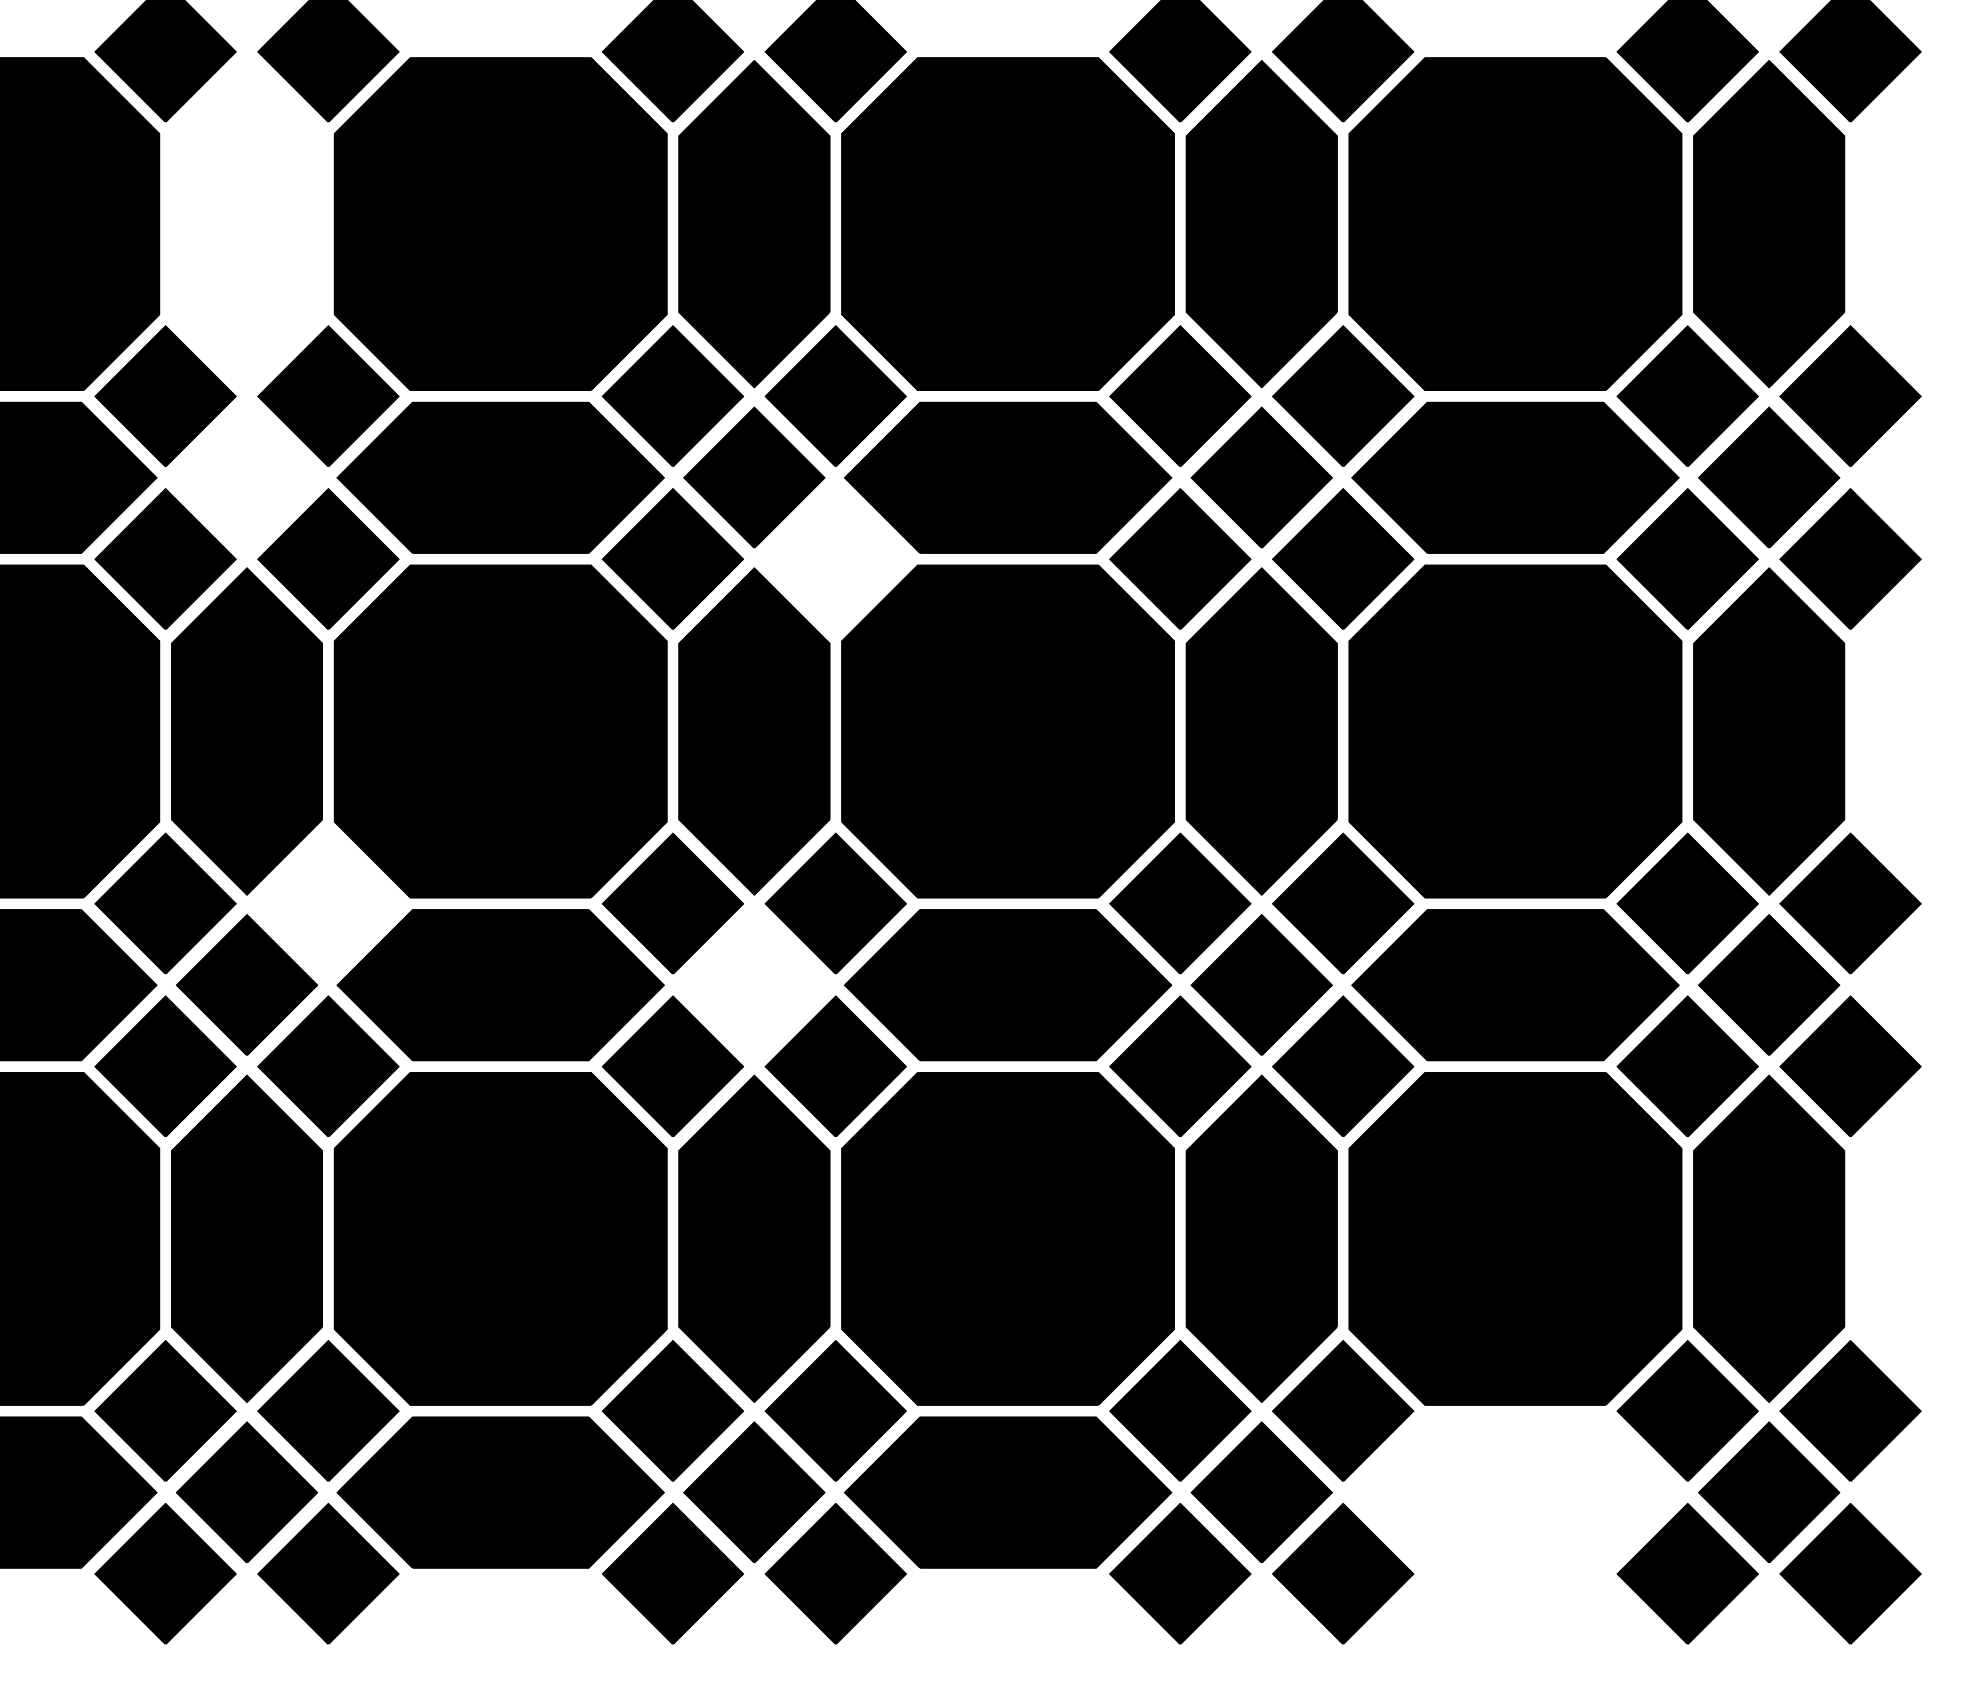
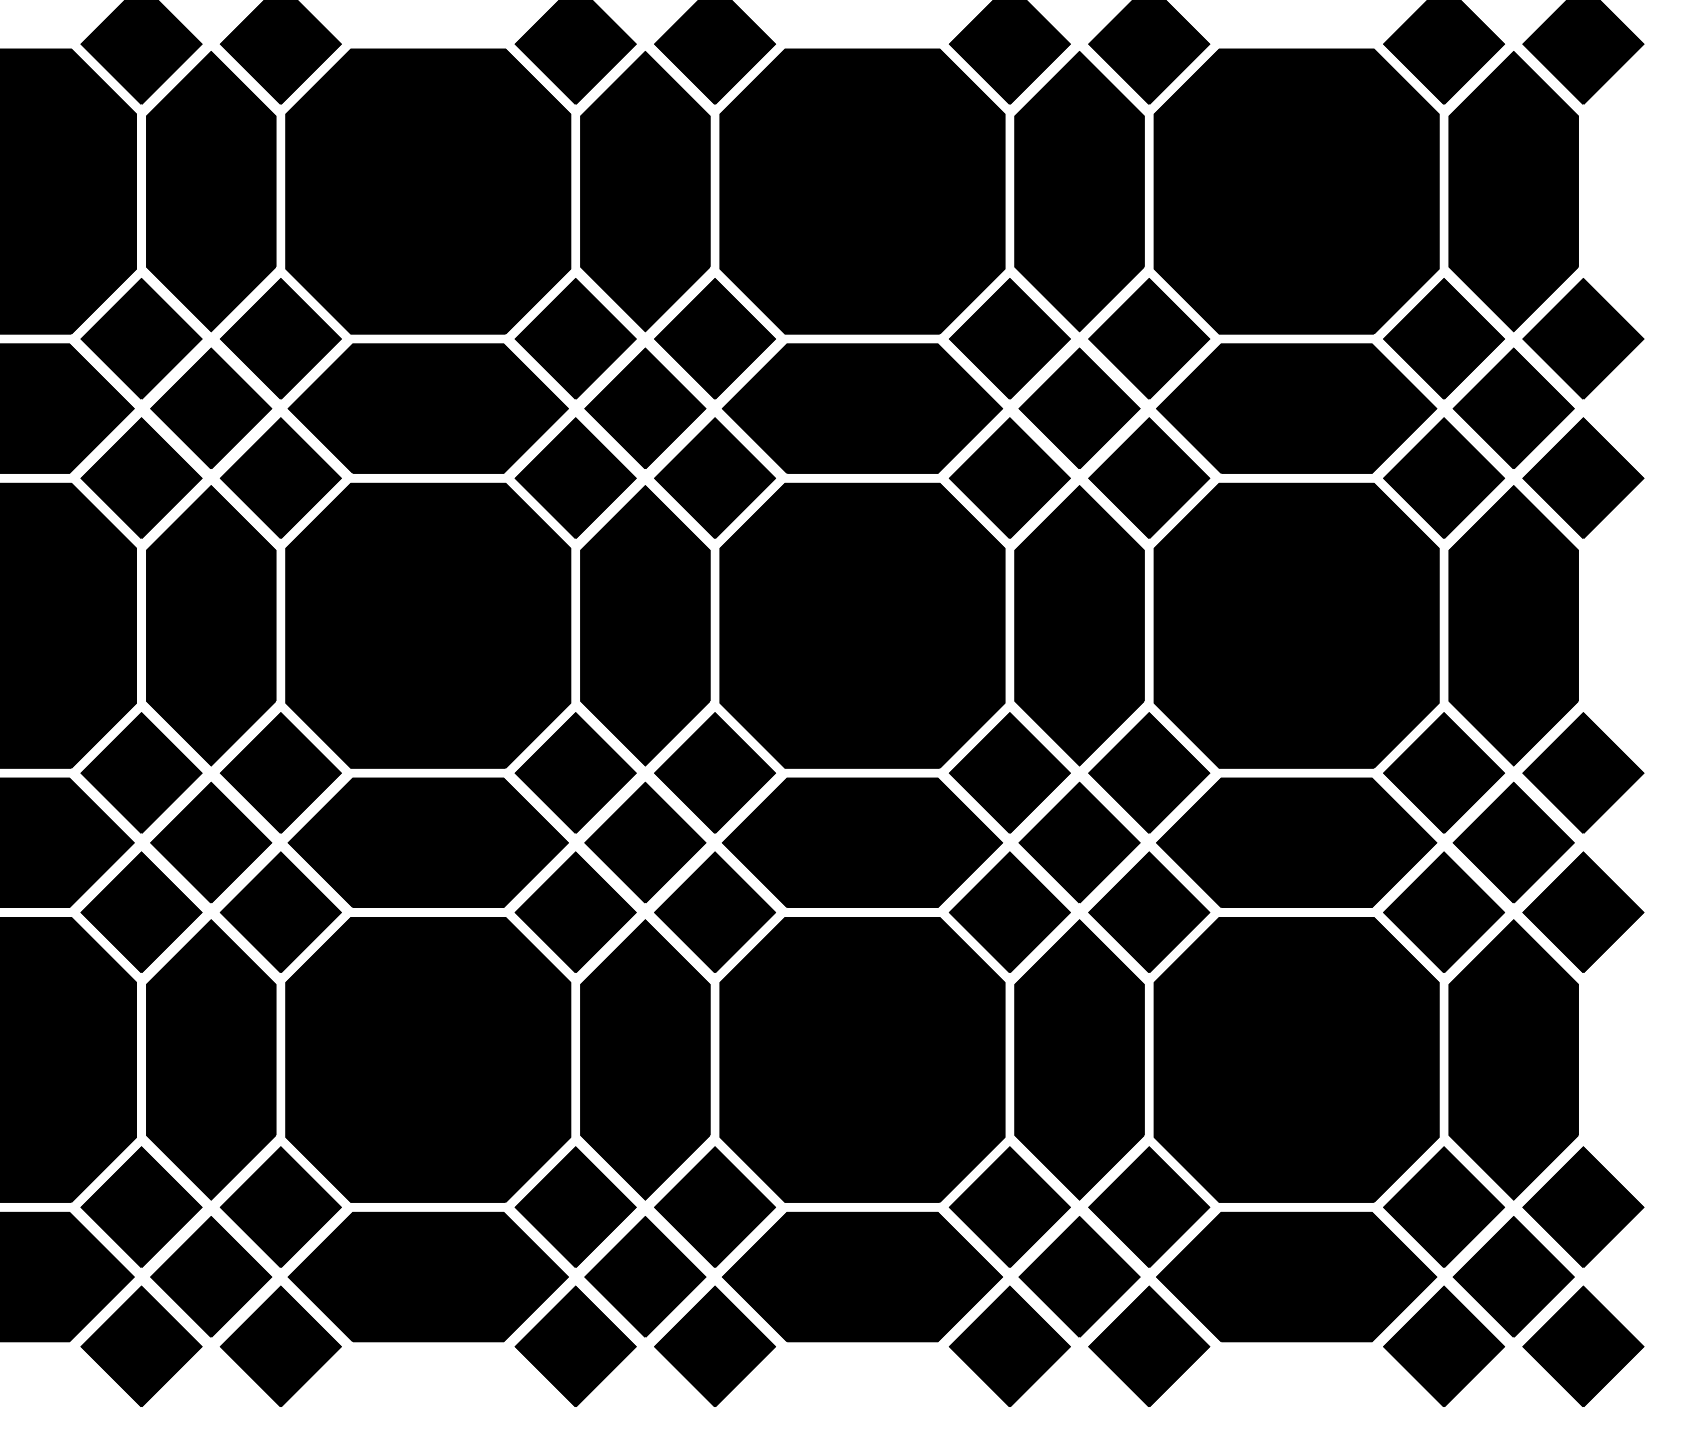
part: (247, 224) -> (211, 191), added
part: (247, 476) -> (211, 407), added
part: (835, 558) -> (714, 477), added
part: (327, 903) -> (280, 772), added
part: (754, 984) -> (645, 842), added
part: (1515, 1491) -> (1296, 1276), added

